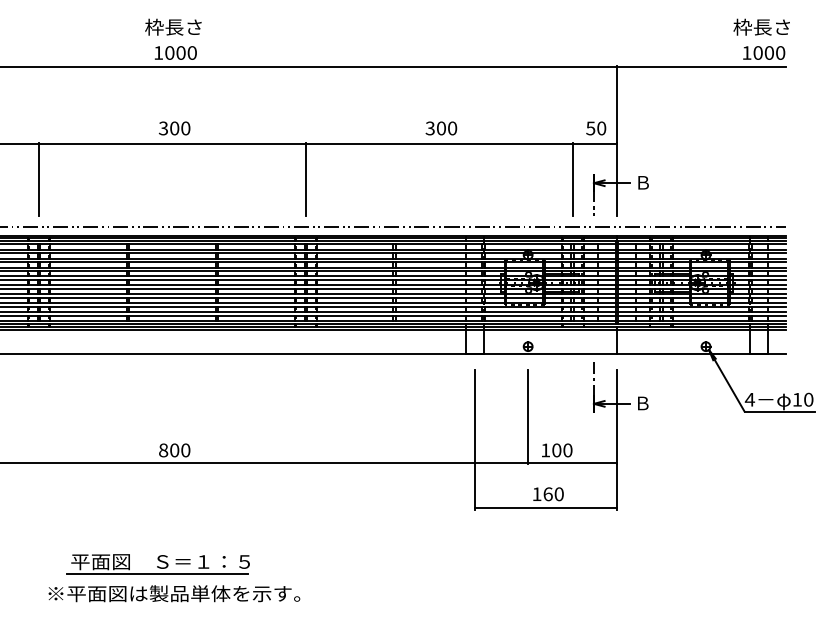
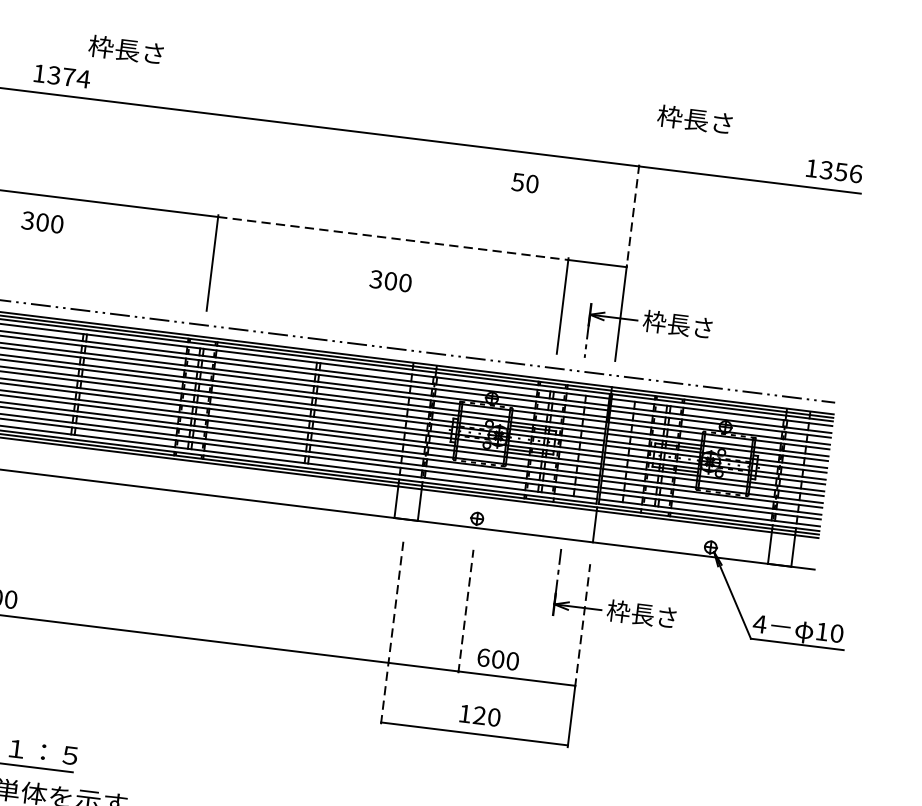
text: (173, 26) -> (126, 48), moved
text: (761, 26) -> (694, 118), moved
text: (181, 52) -> (69, 76), 1000 -> 1374
text: (769, 52) -> (841, 171), 1000 -> 1356
line: (617, 105) -> (633, 216), solid -> dashed
text: (174, 128) -> (42, 222), moved
text: (441, 128) -> (390, 281), moved
text: (596, 128) -> (525, 183), moved
line: (439, 144) -> (393, 238), solid -> dashed
text: (660, 182) -> (677, 324), Ｂ -> 枠長さ
text: (660, 402) -> (642, 613), Ｂ -> 枠長さ
line: (528, 417) -> (466, 611), solid -> dashed
line: (617, 417) -> (583, 626), solid -> dashed
line: (474, 440) -> (391, 633), solid -> dashed
text: (545, 450) -> (483, 657), 100 -> 600
text: (547, 494) -> (478, 715), 160 -> 120

